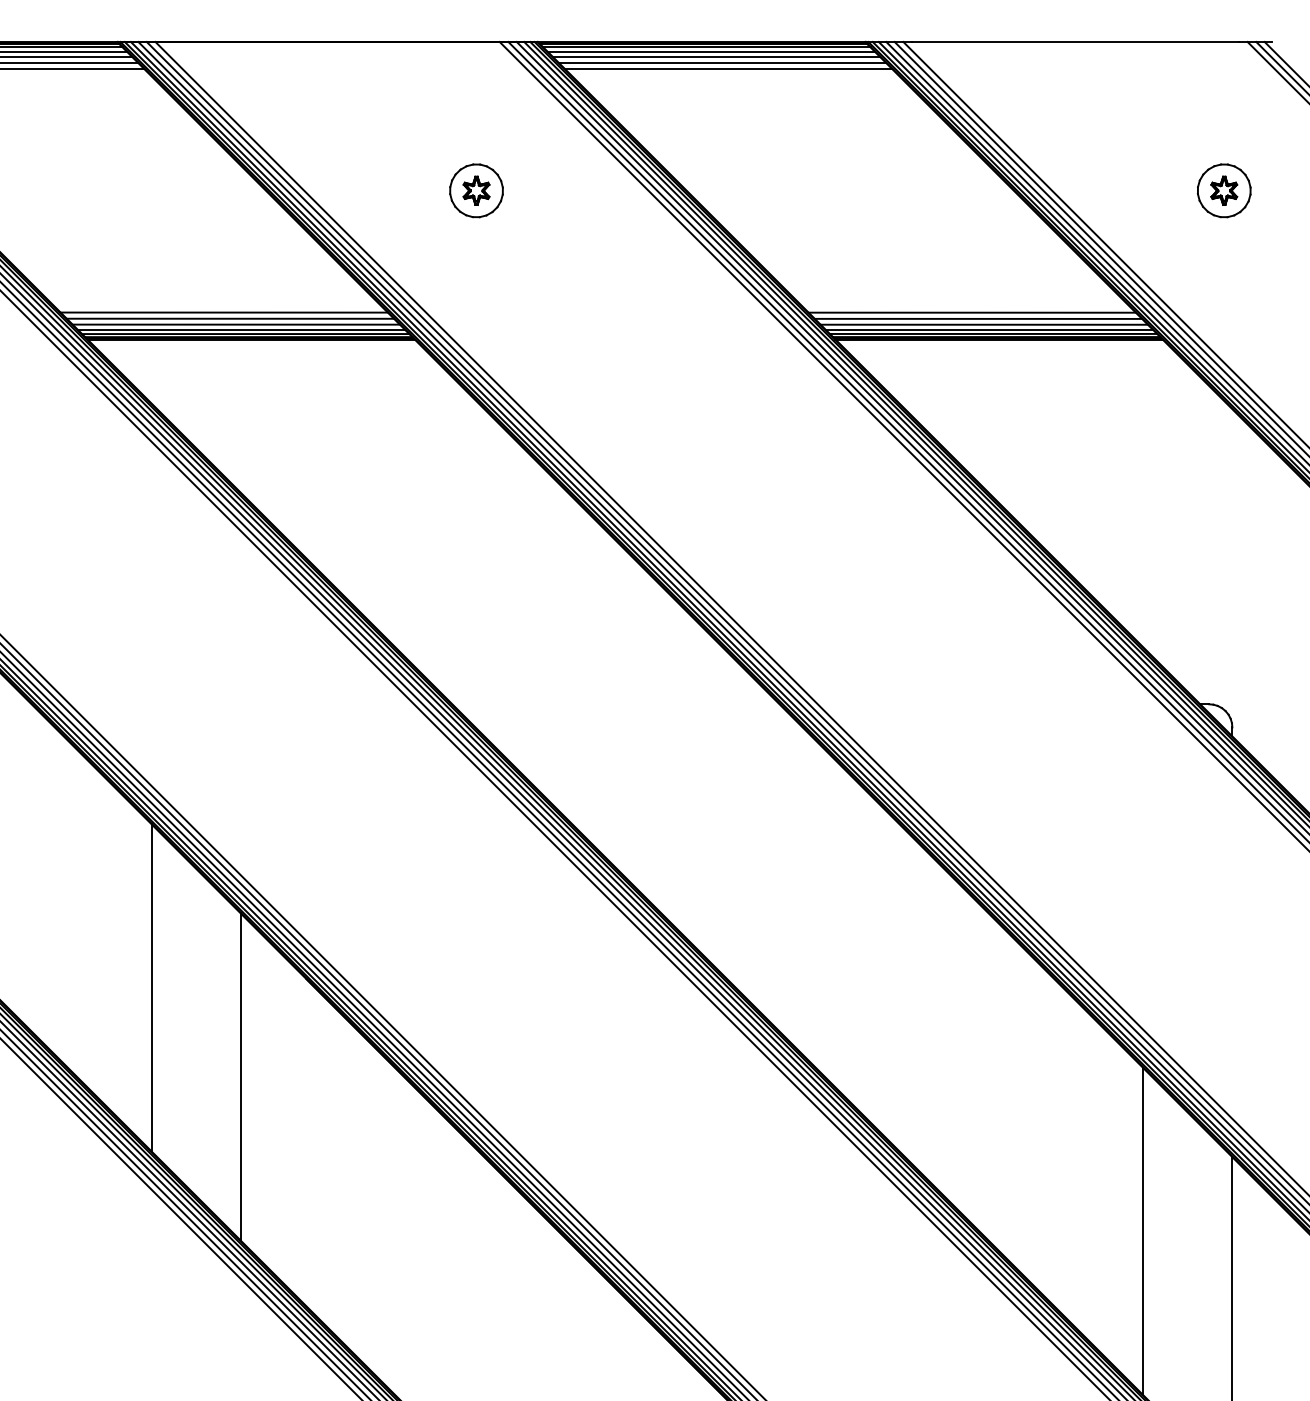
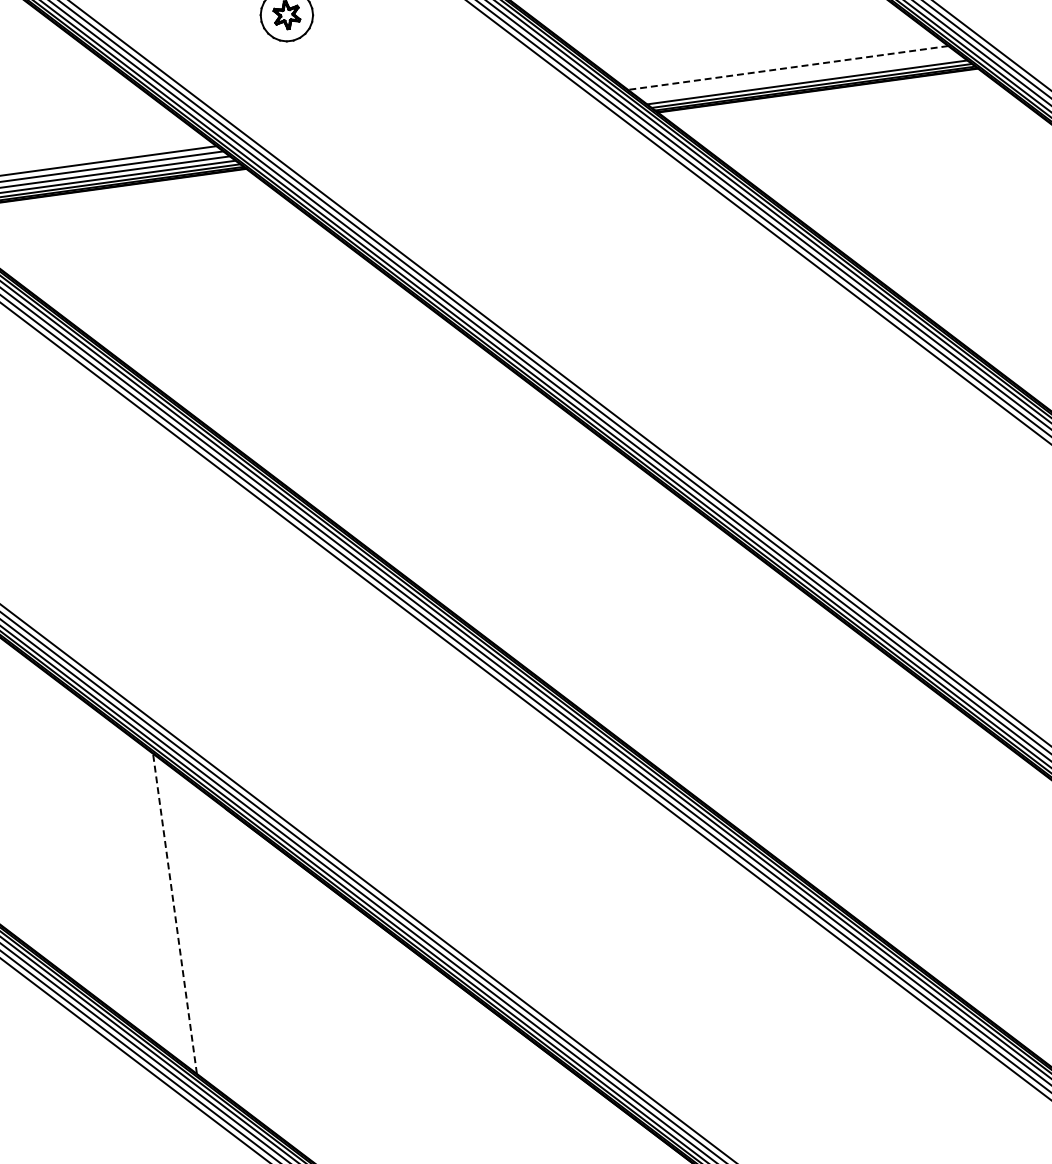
line: (972, 312) -> (788, 67), solid -> dashed
line: (978, 318) -> (795, 72), removed
line: (983, 324) -> (800, 78), removed
line: (151, 987) -> (75, 838), removed
line: (240, 1077) -> (174, 914), solid -> dashed

